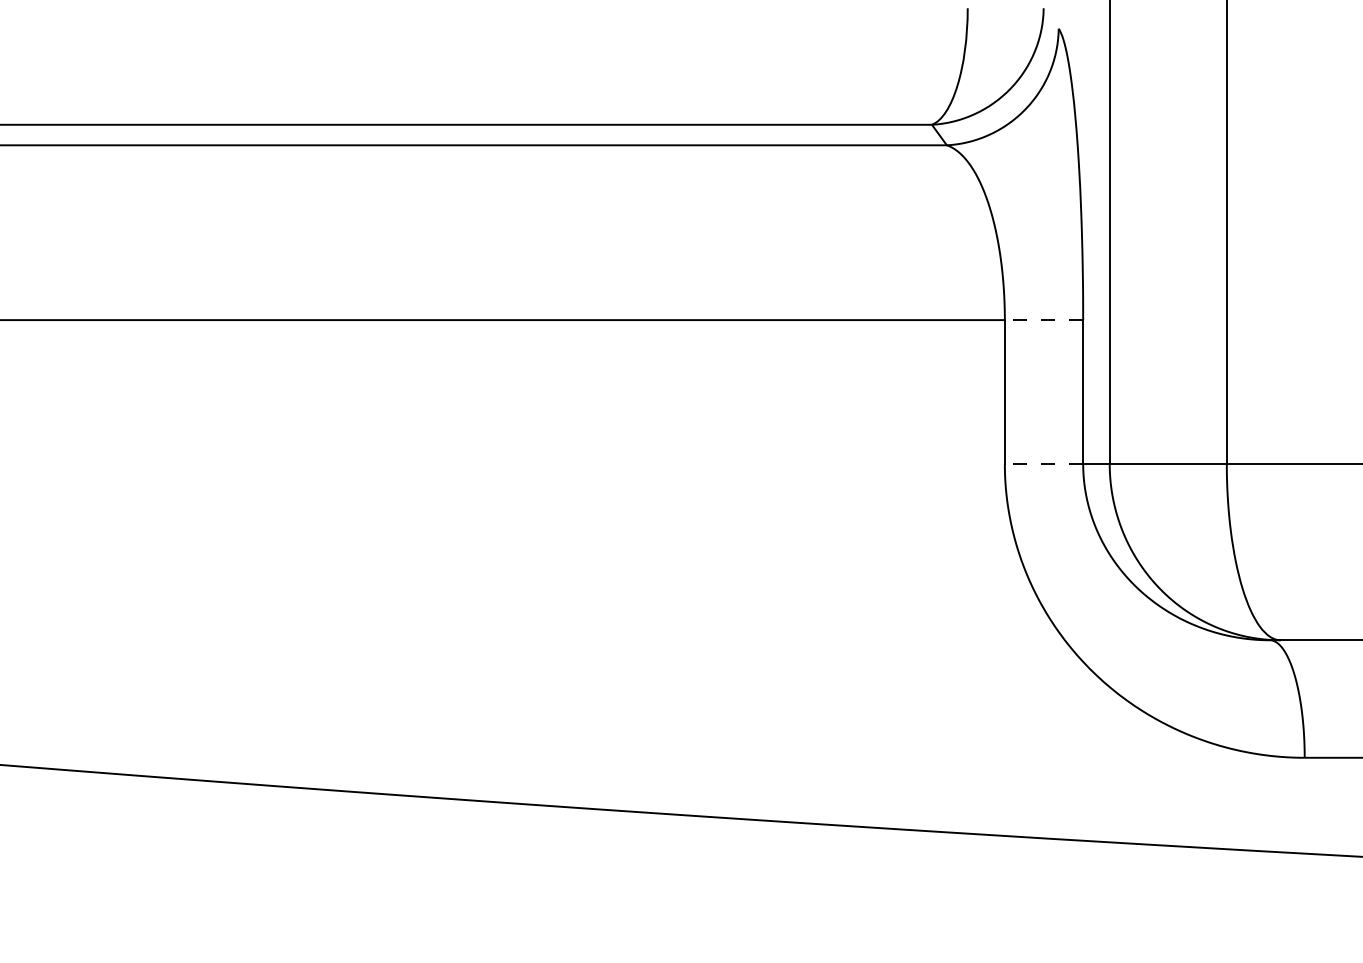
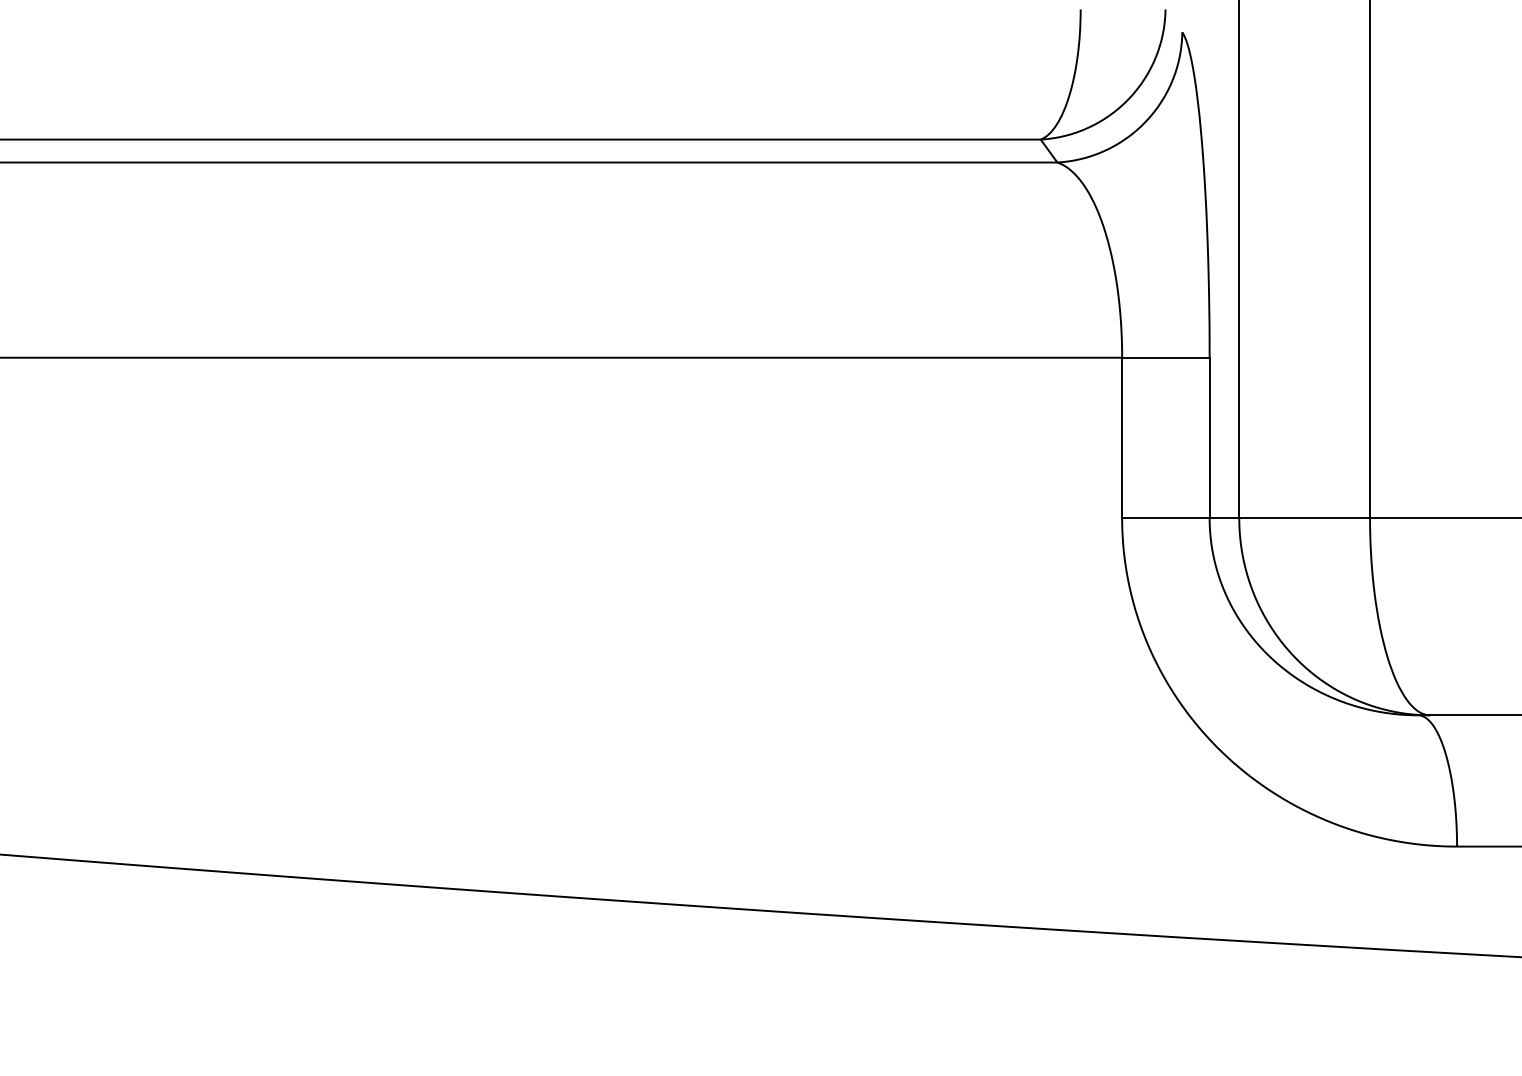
line: (1043, 320) -> (1165, 358), dashed -> solid
line: (1043, 463) -> (1165, 517), dashed -> solid

